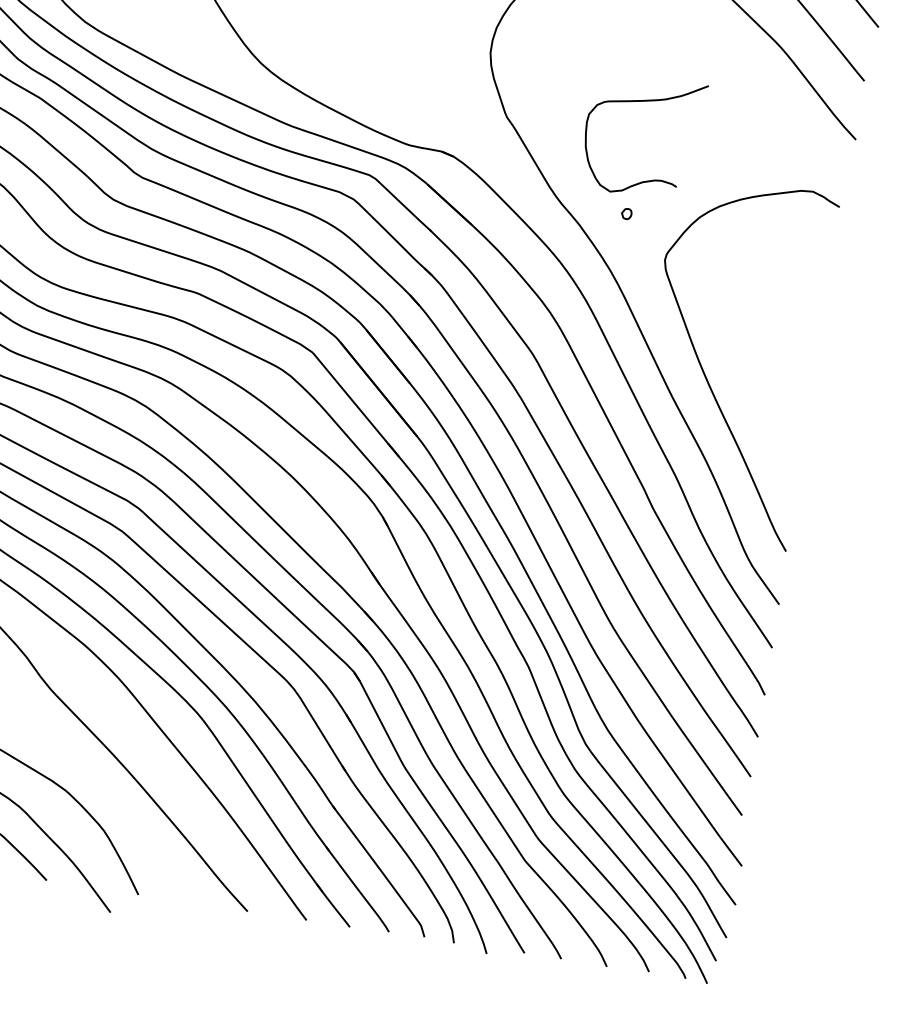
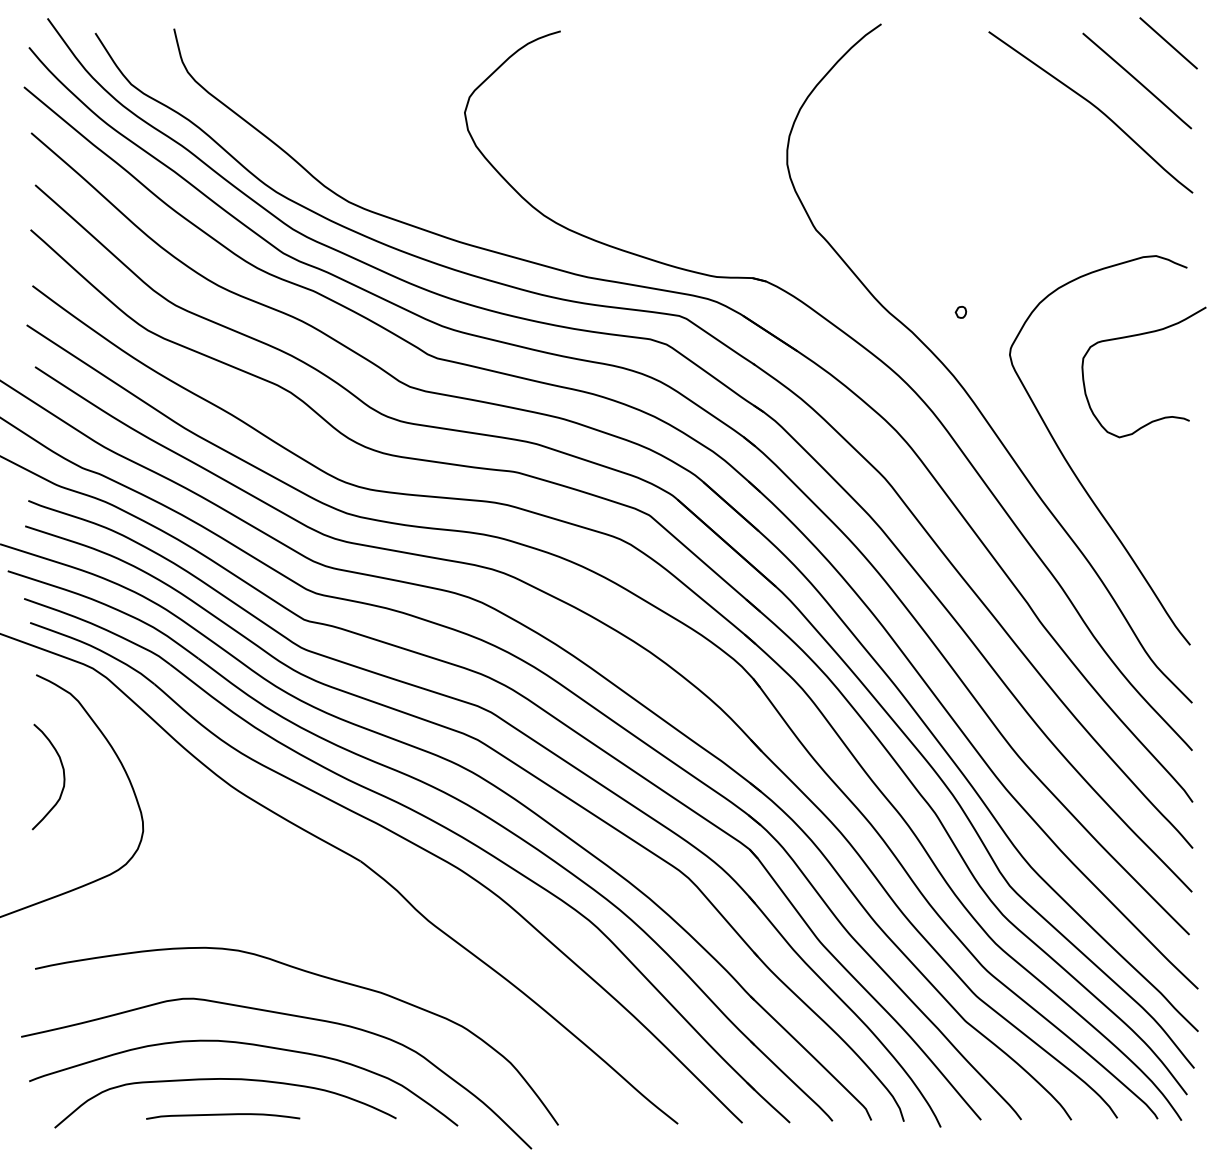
curve: (639, 102) -> (1135, 336), moved

